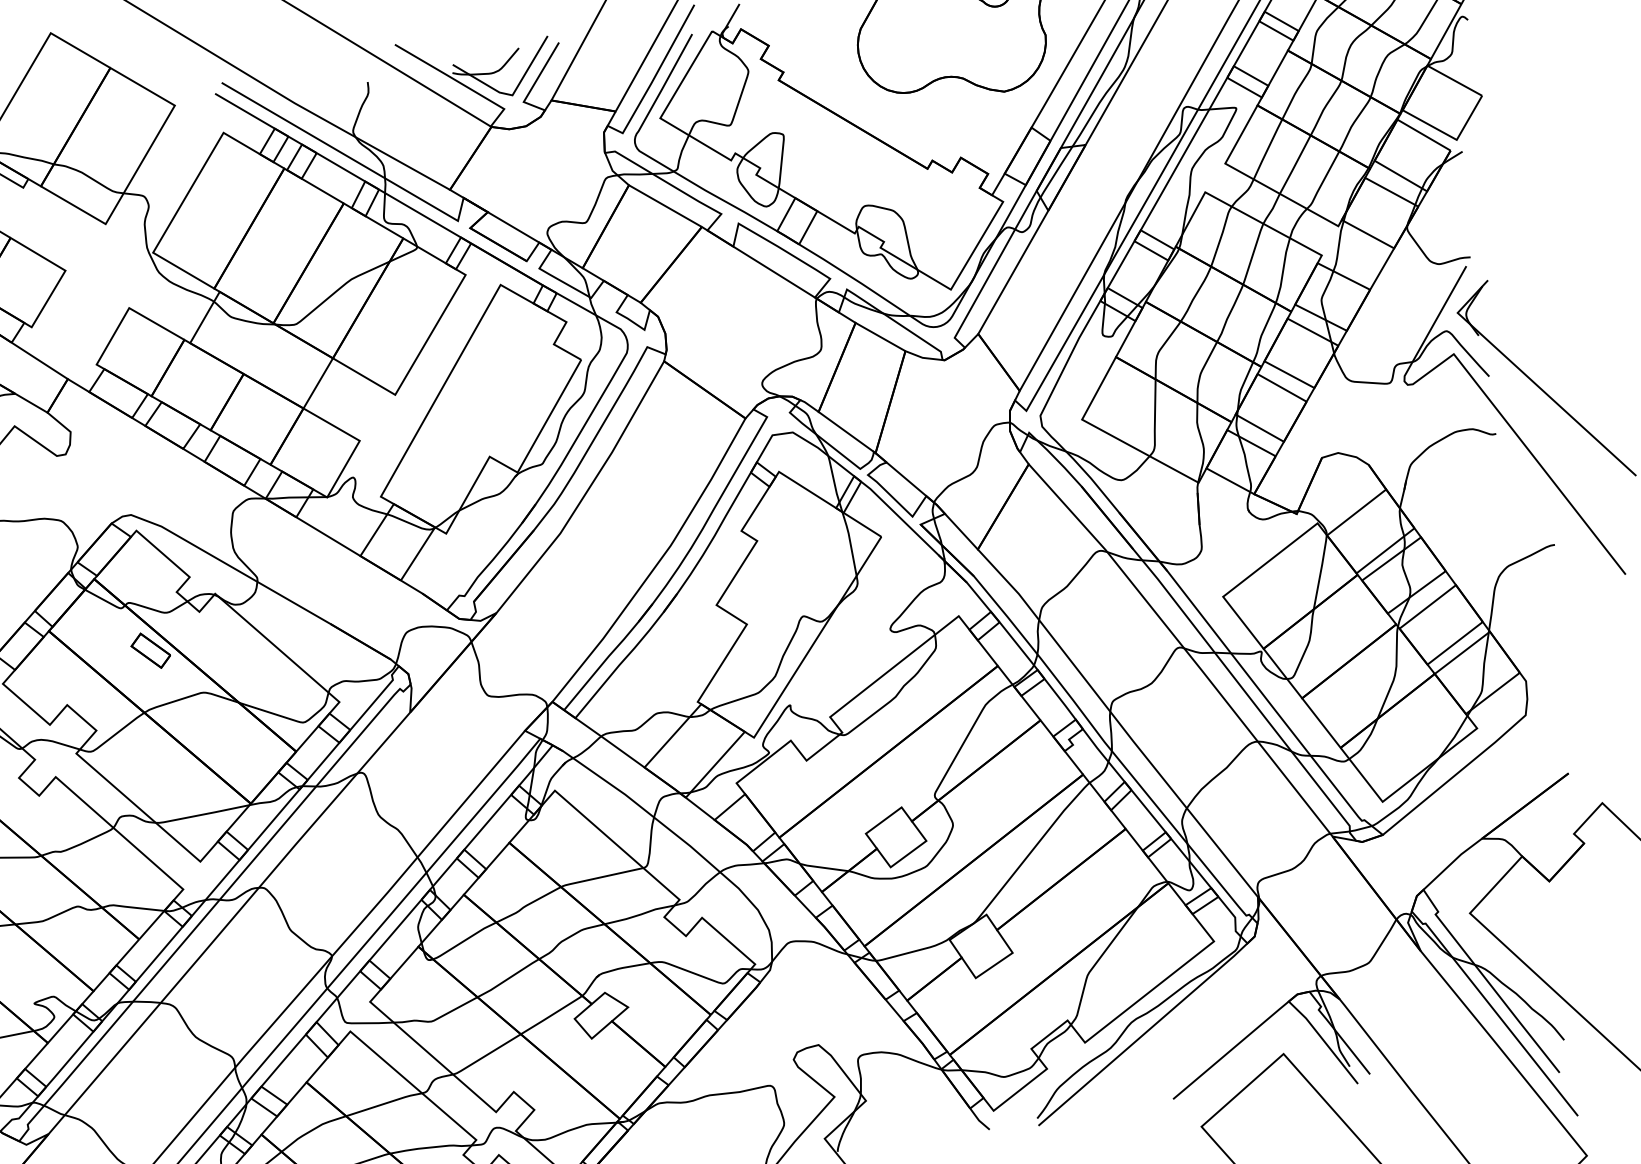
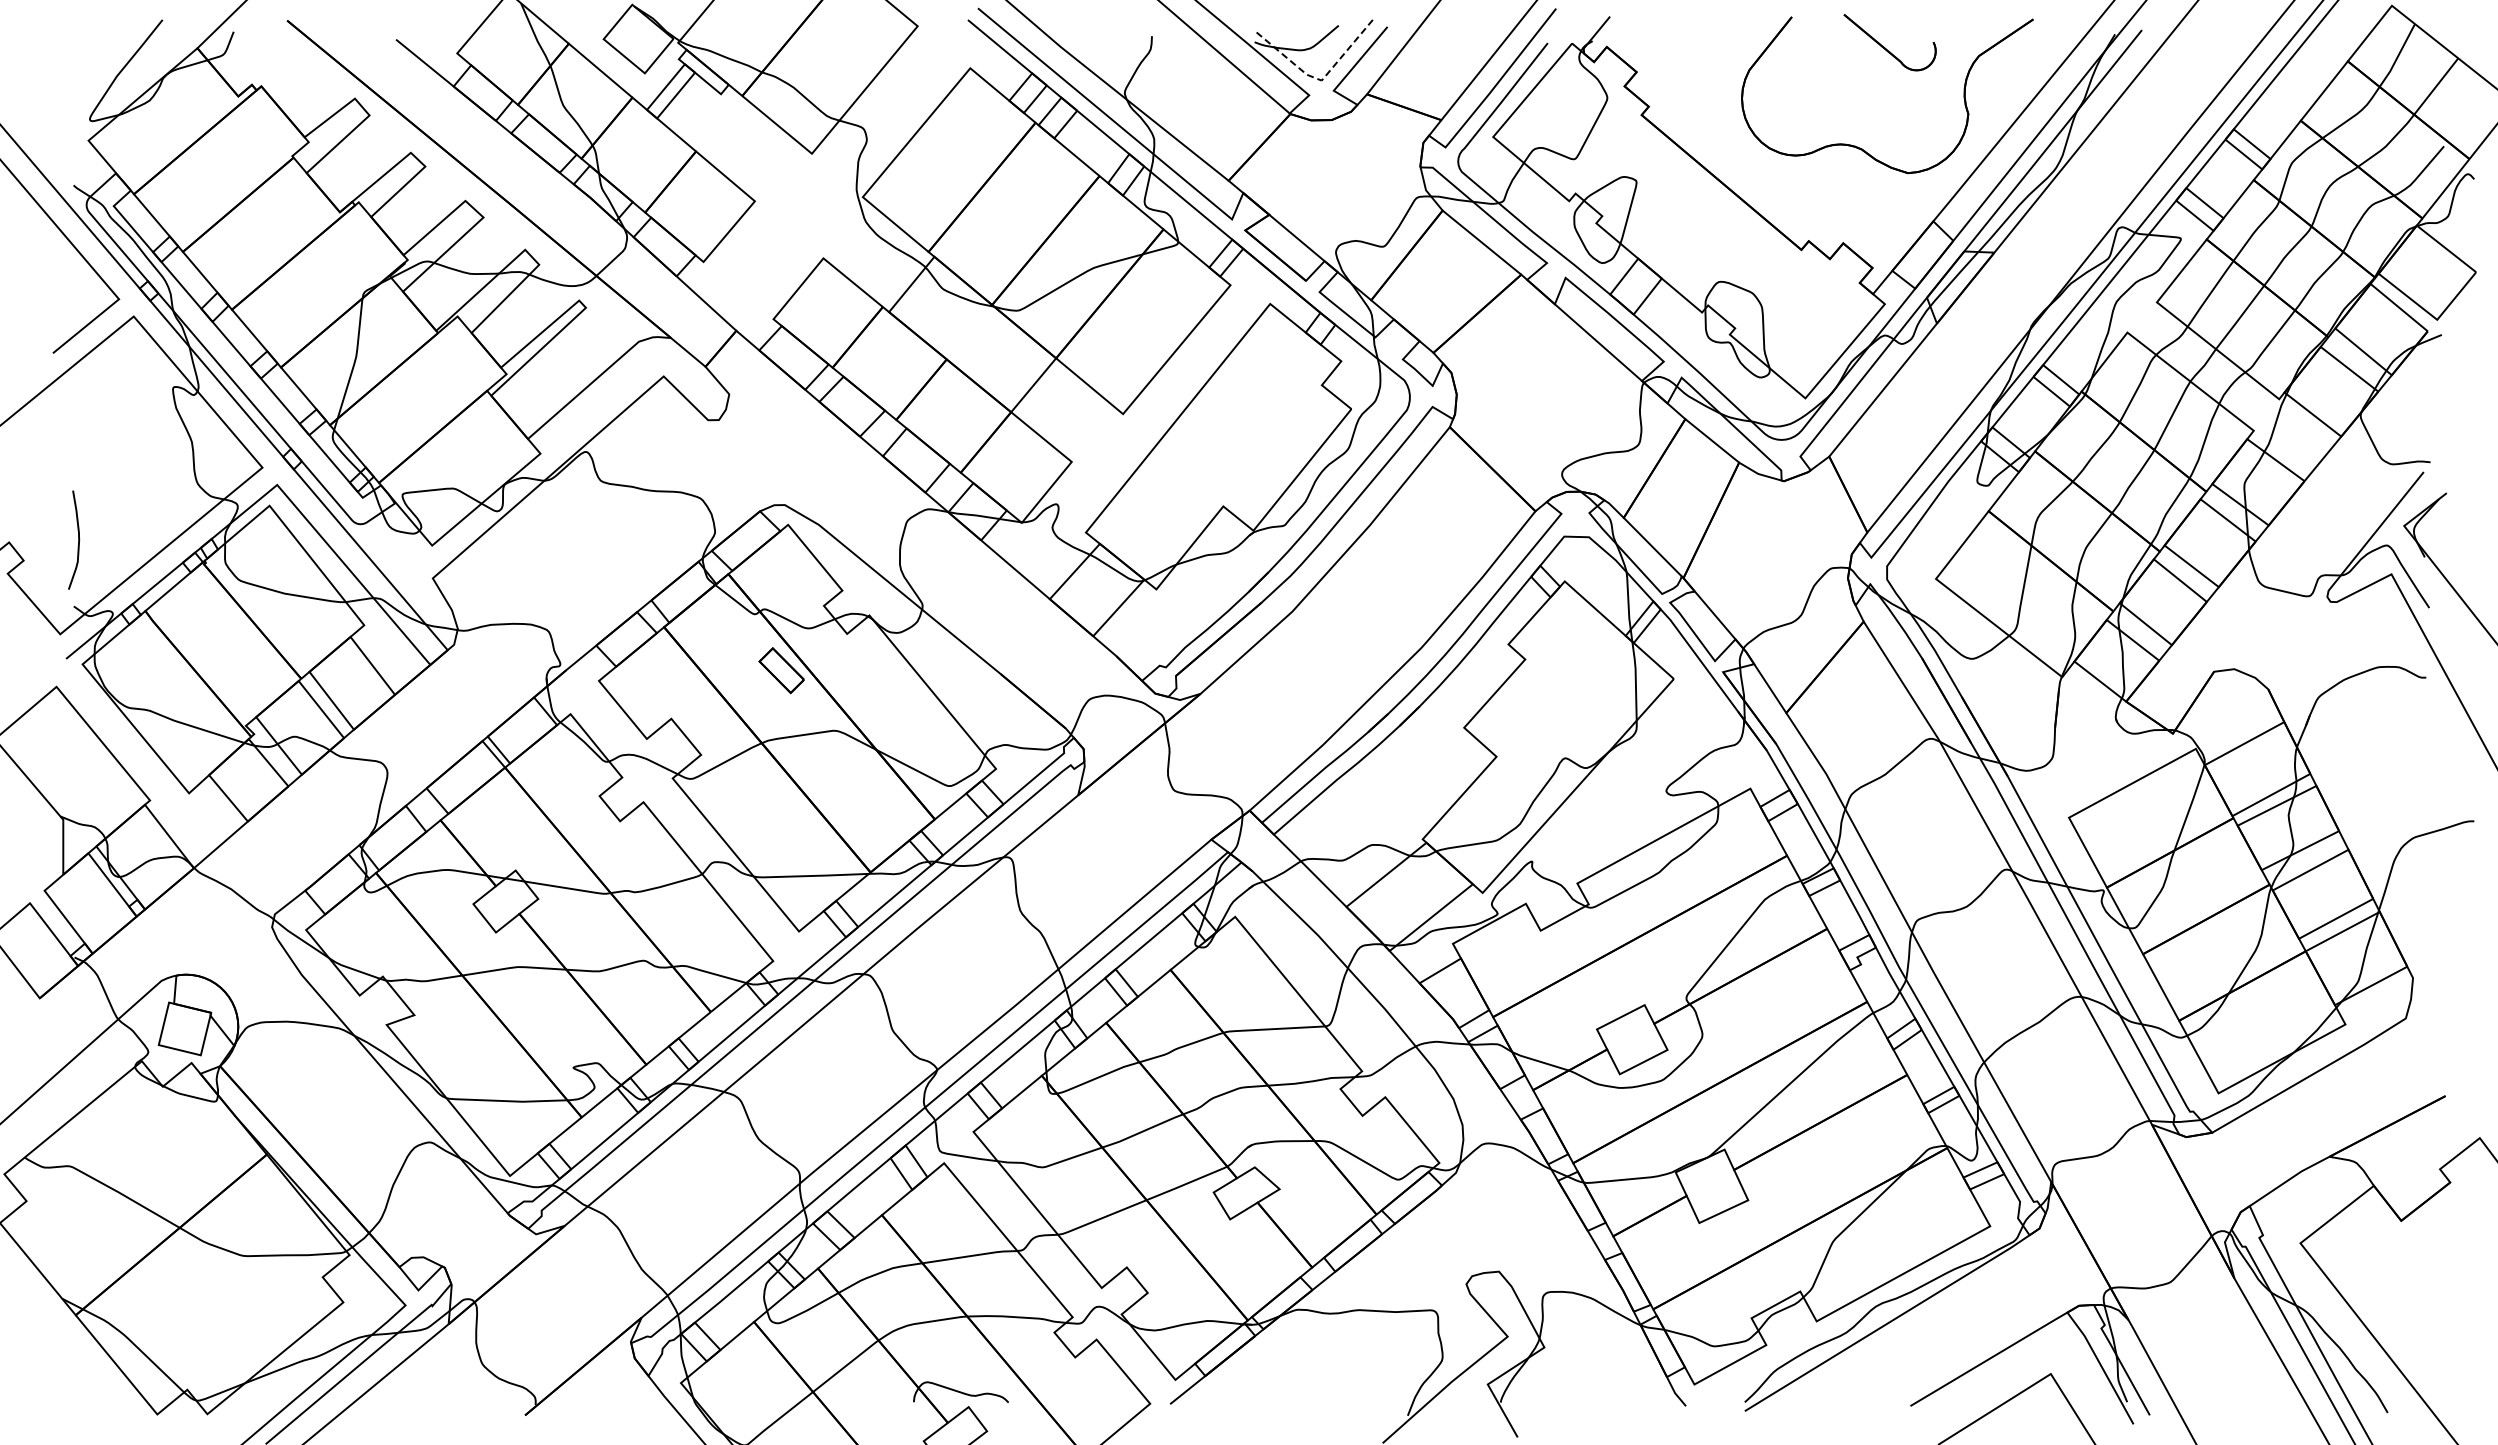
line: (512, 95) -> (1321, 80), solid -> dashed

